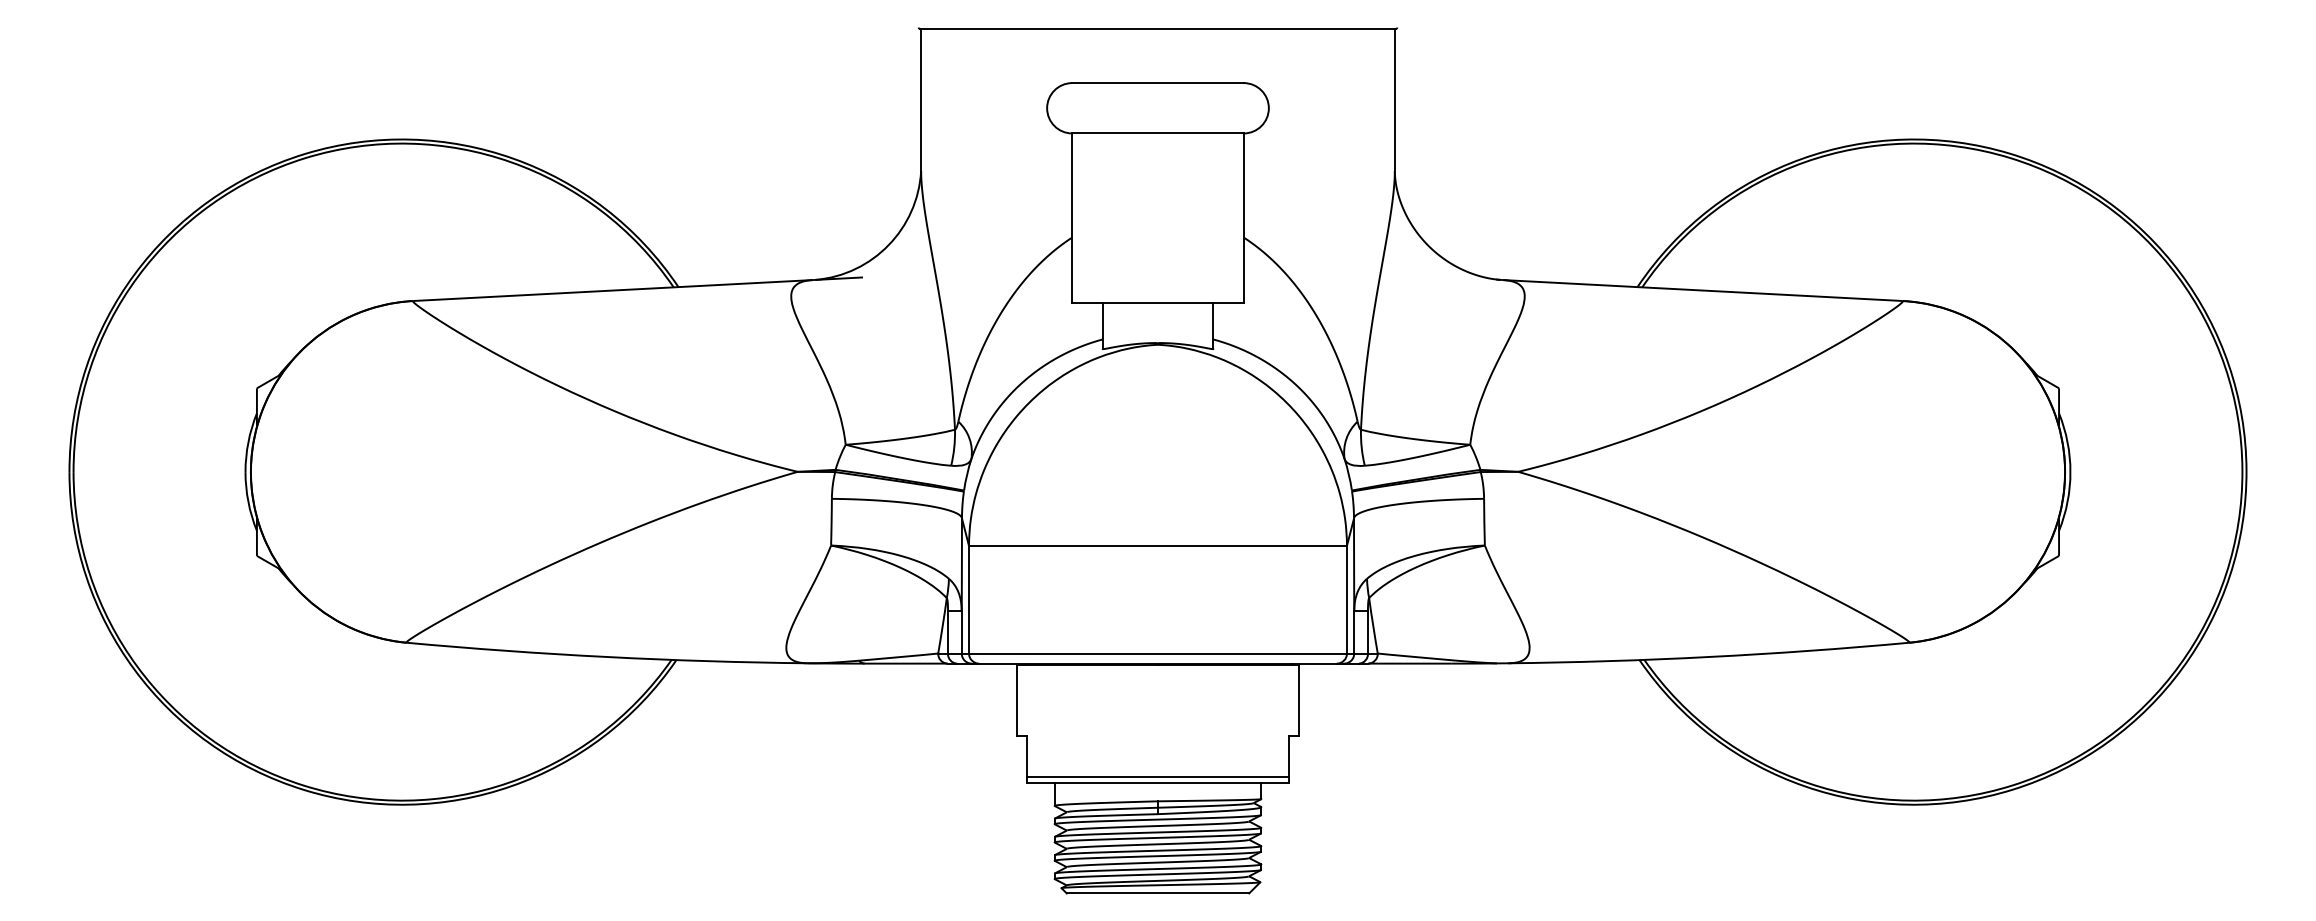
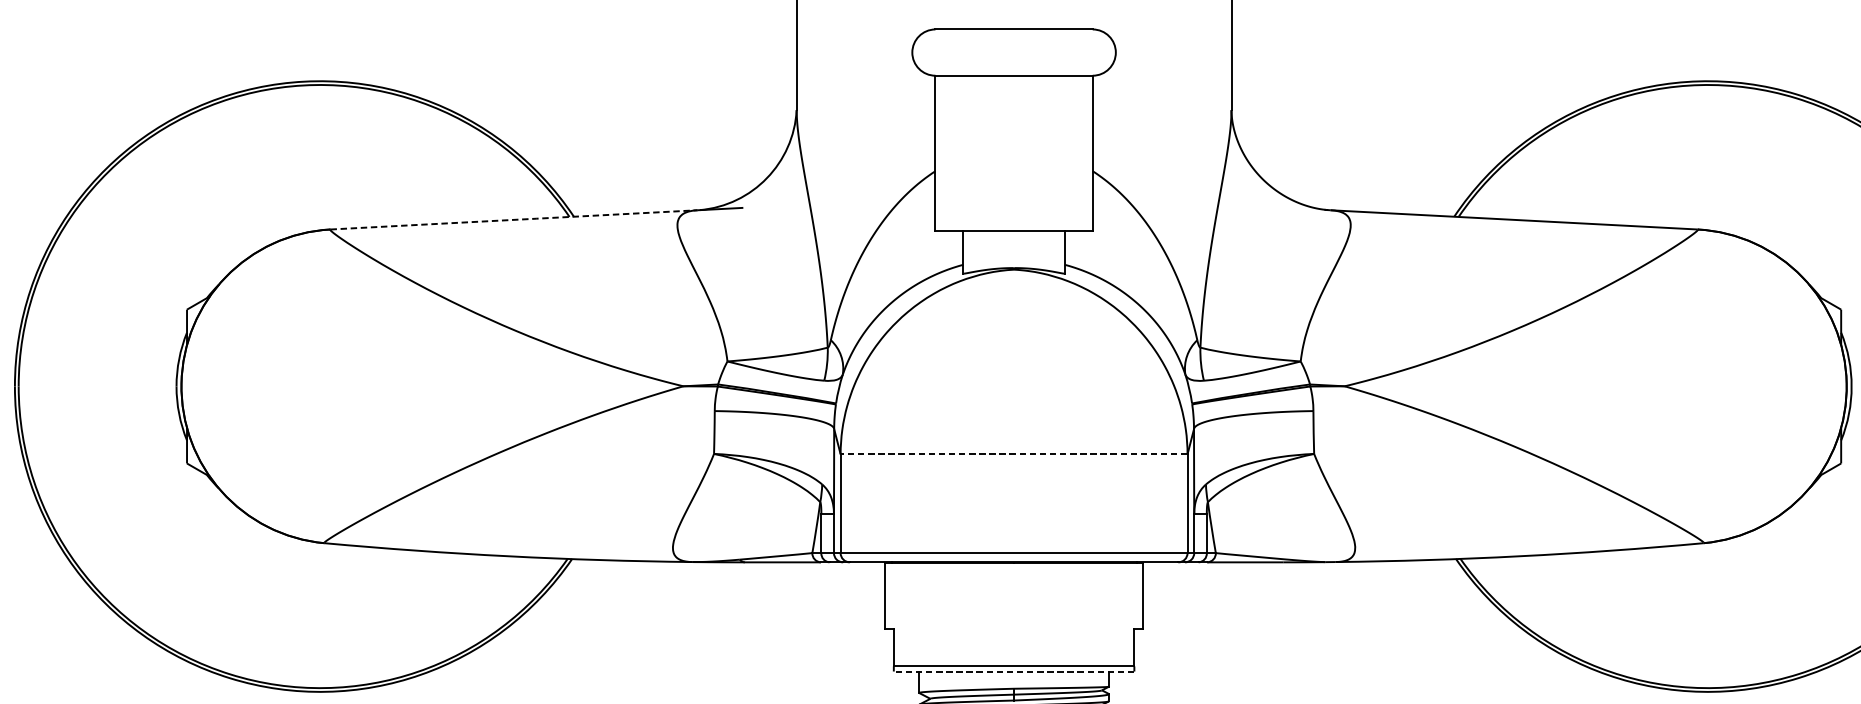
line: (614, 290) -> (515, 219), solid -> dashed
line: (1157, 545) -> (1013, 453), solid -> dashed
line: (1157, 782) -> (1013, 671), solid -> dashed

